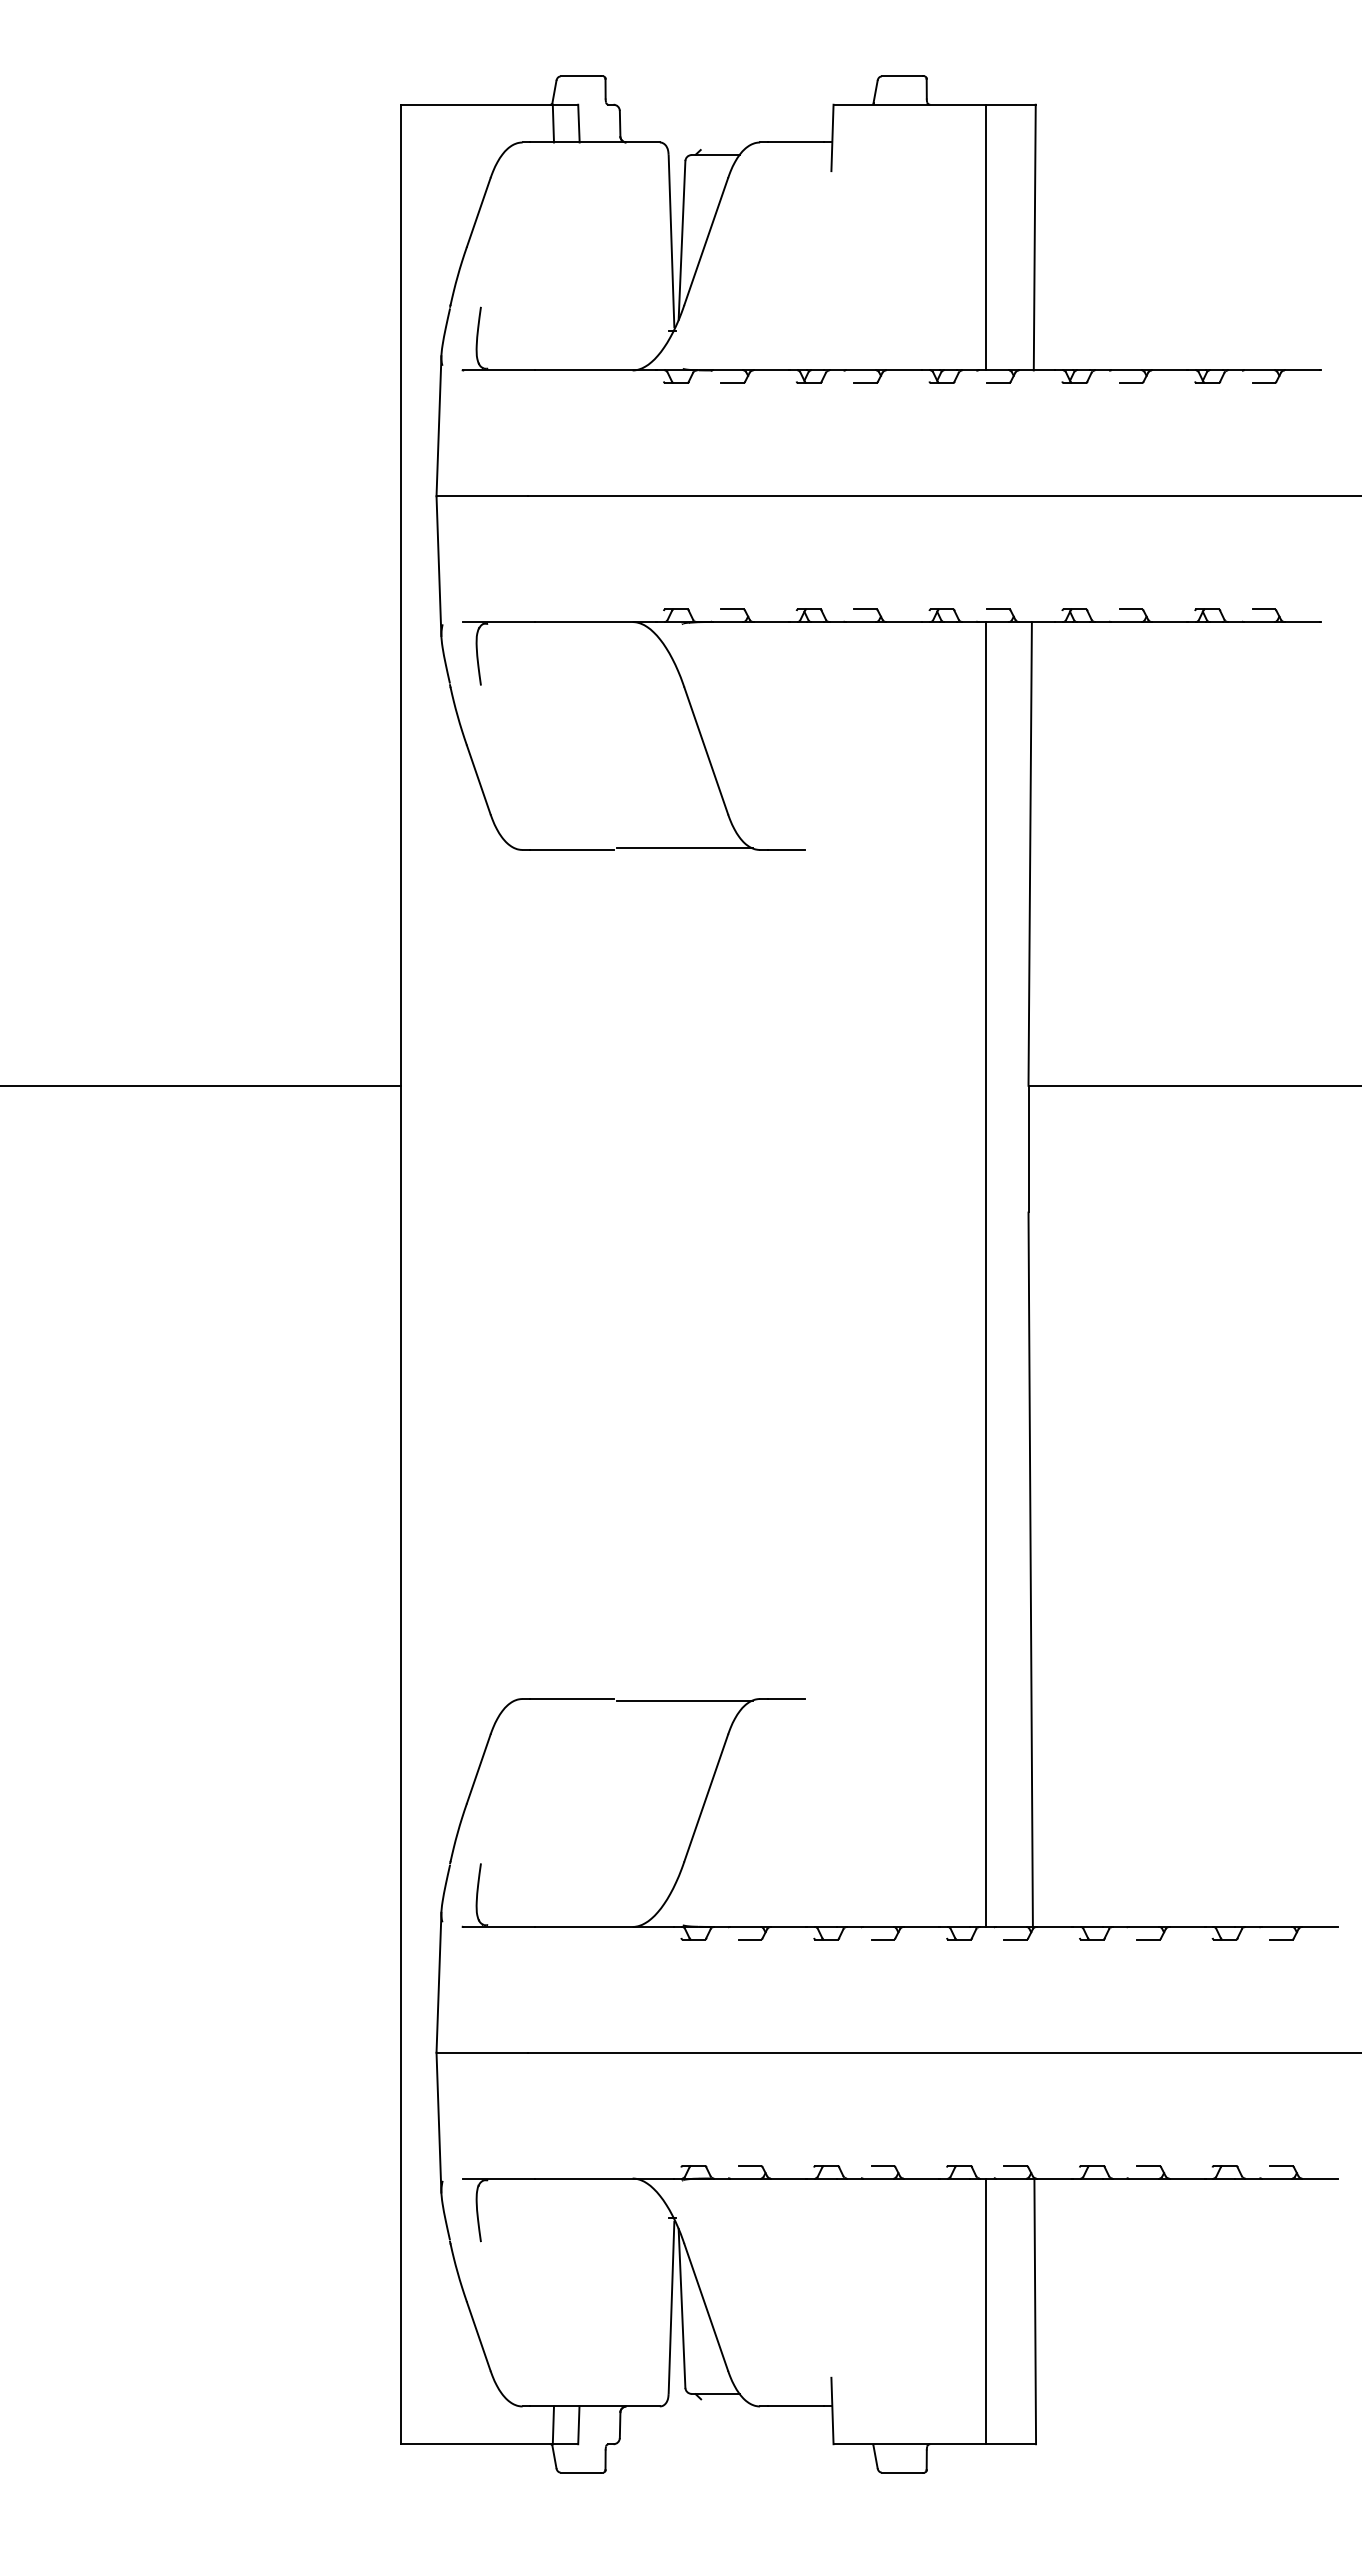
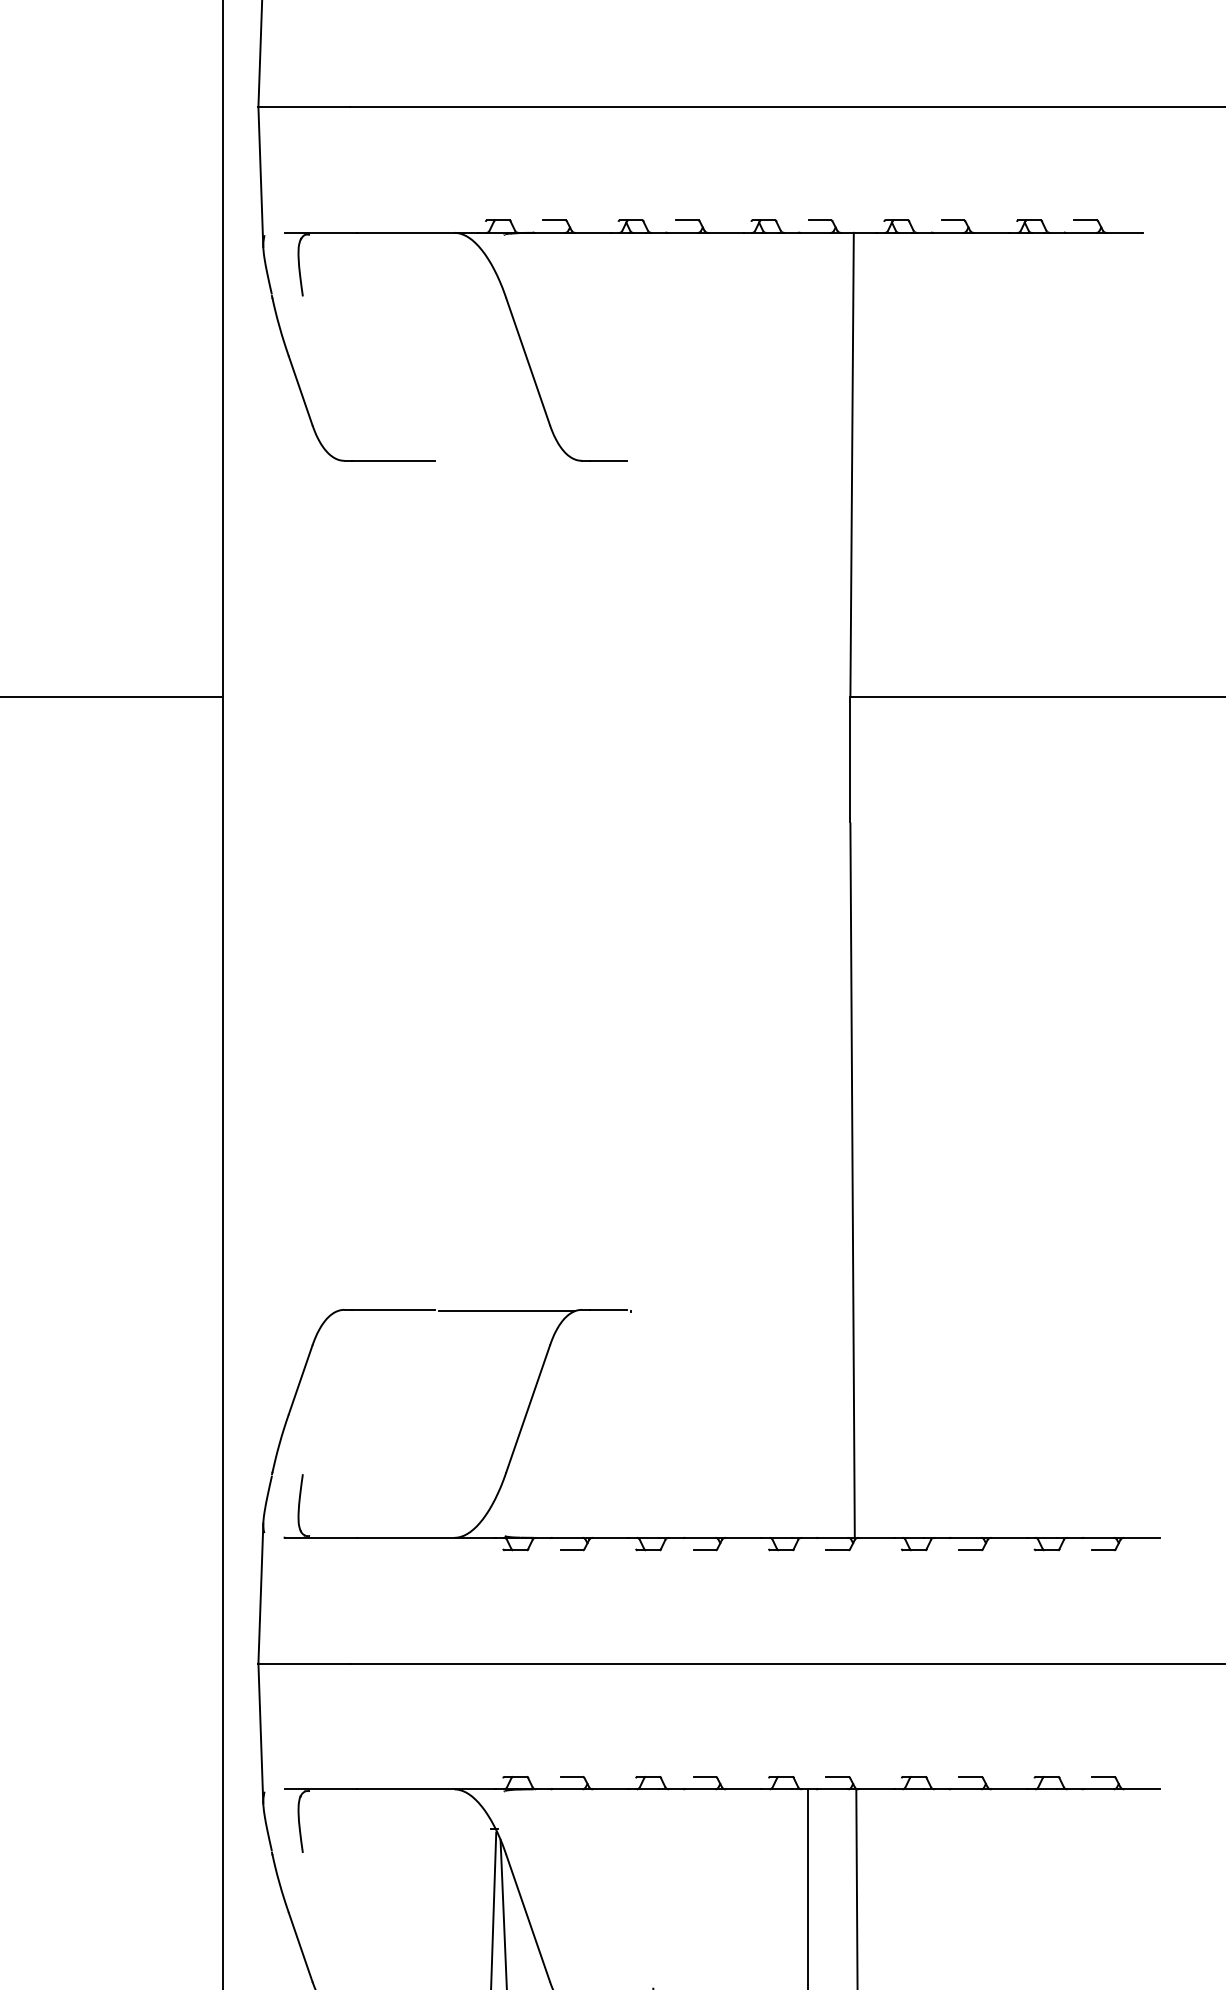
line: (685, 848) -> (507, 459), removed
line: (985, 1274) -> (807, 885), removed

